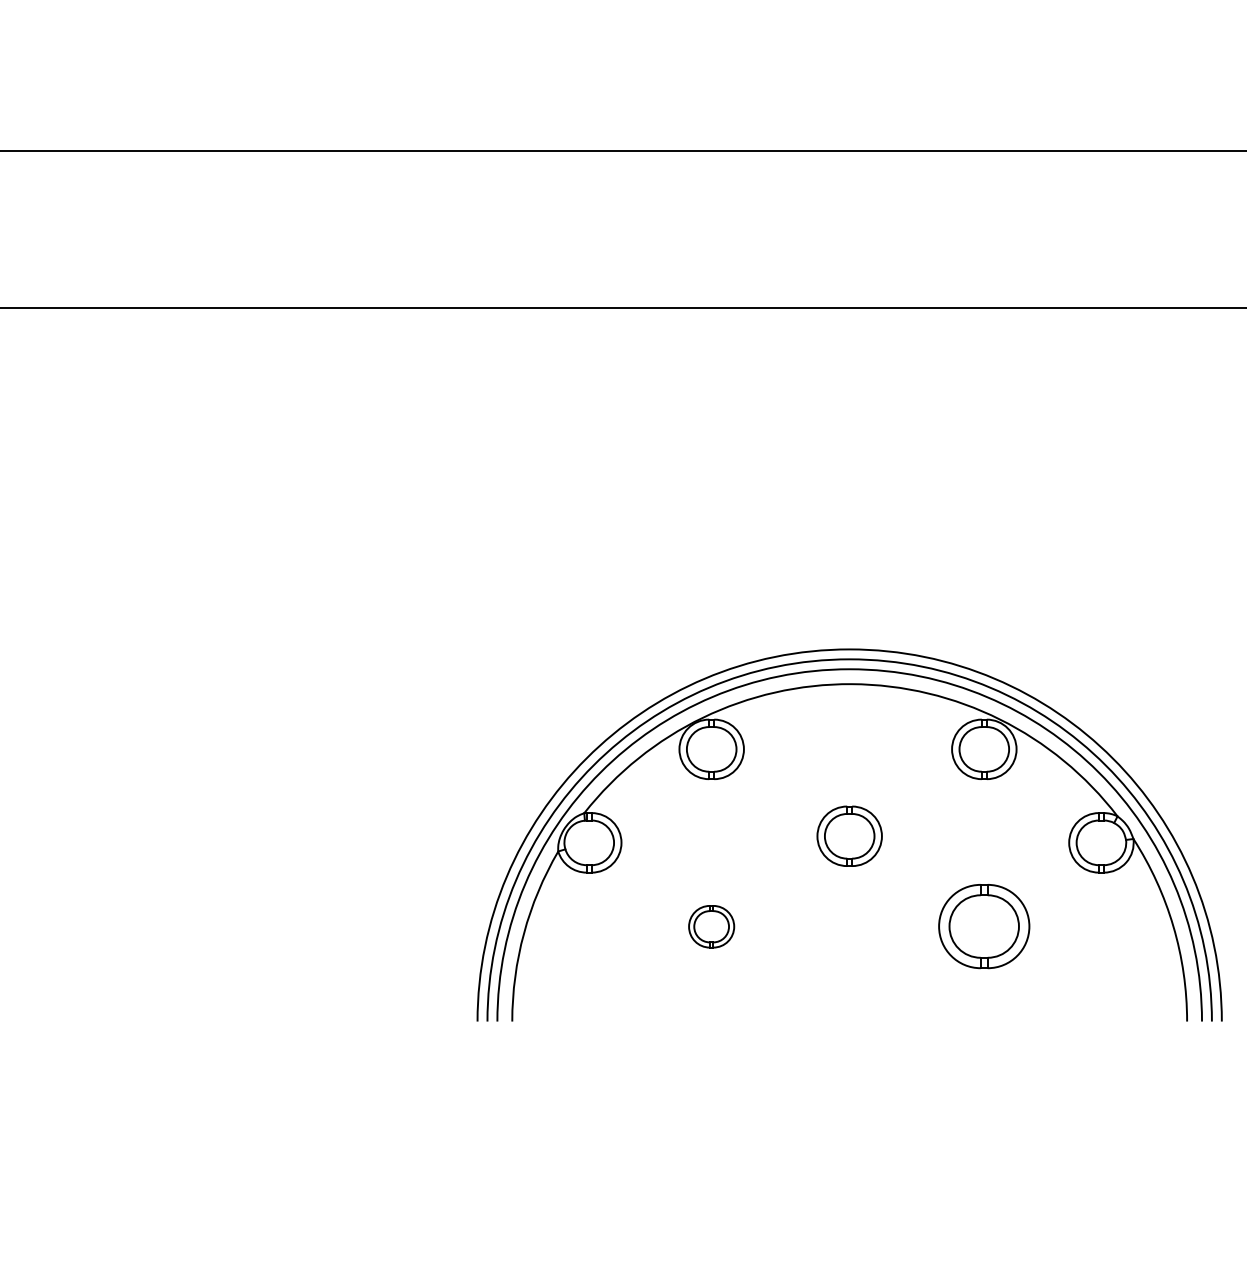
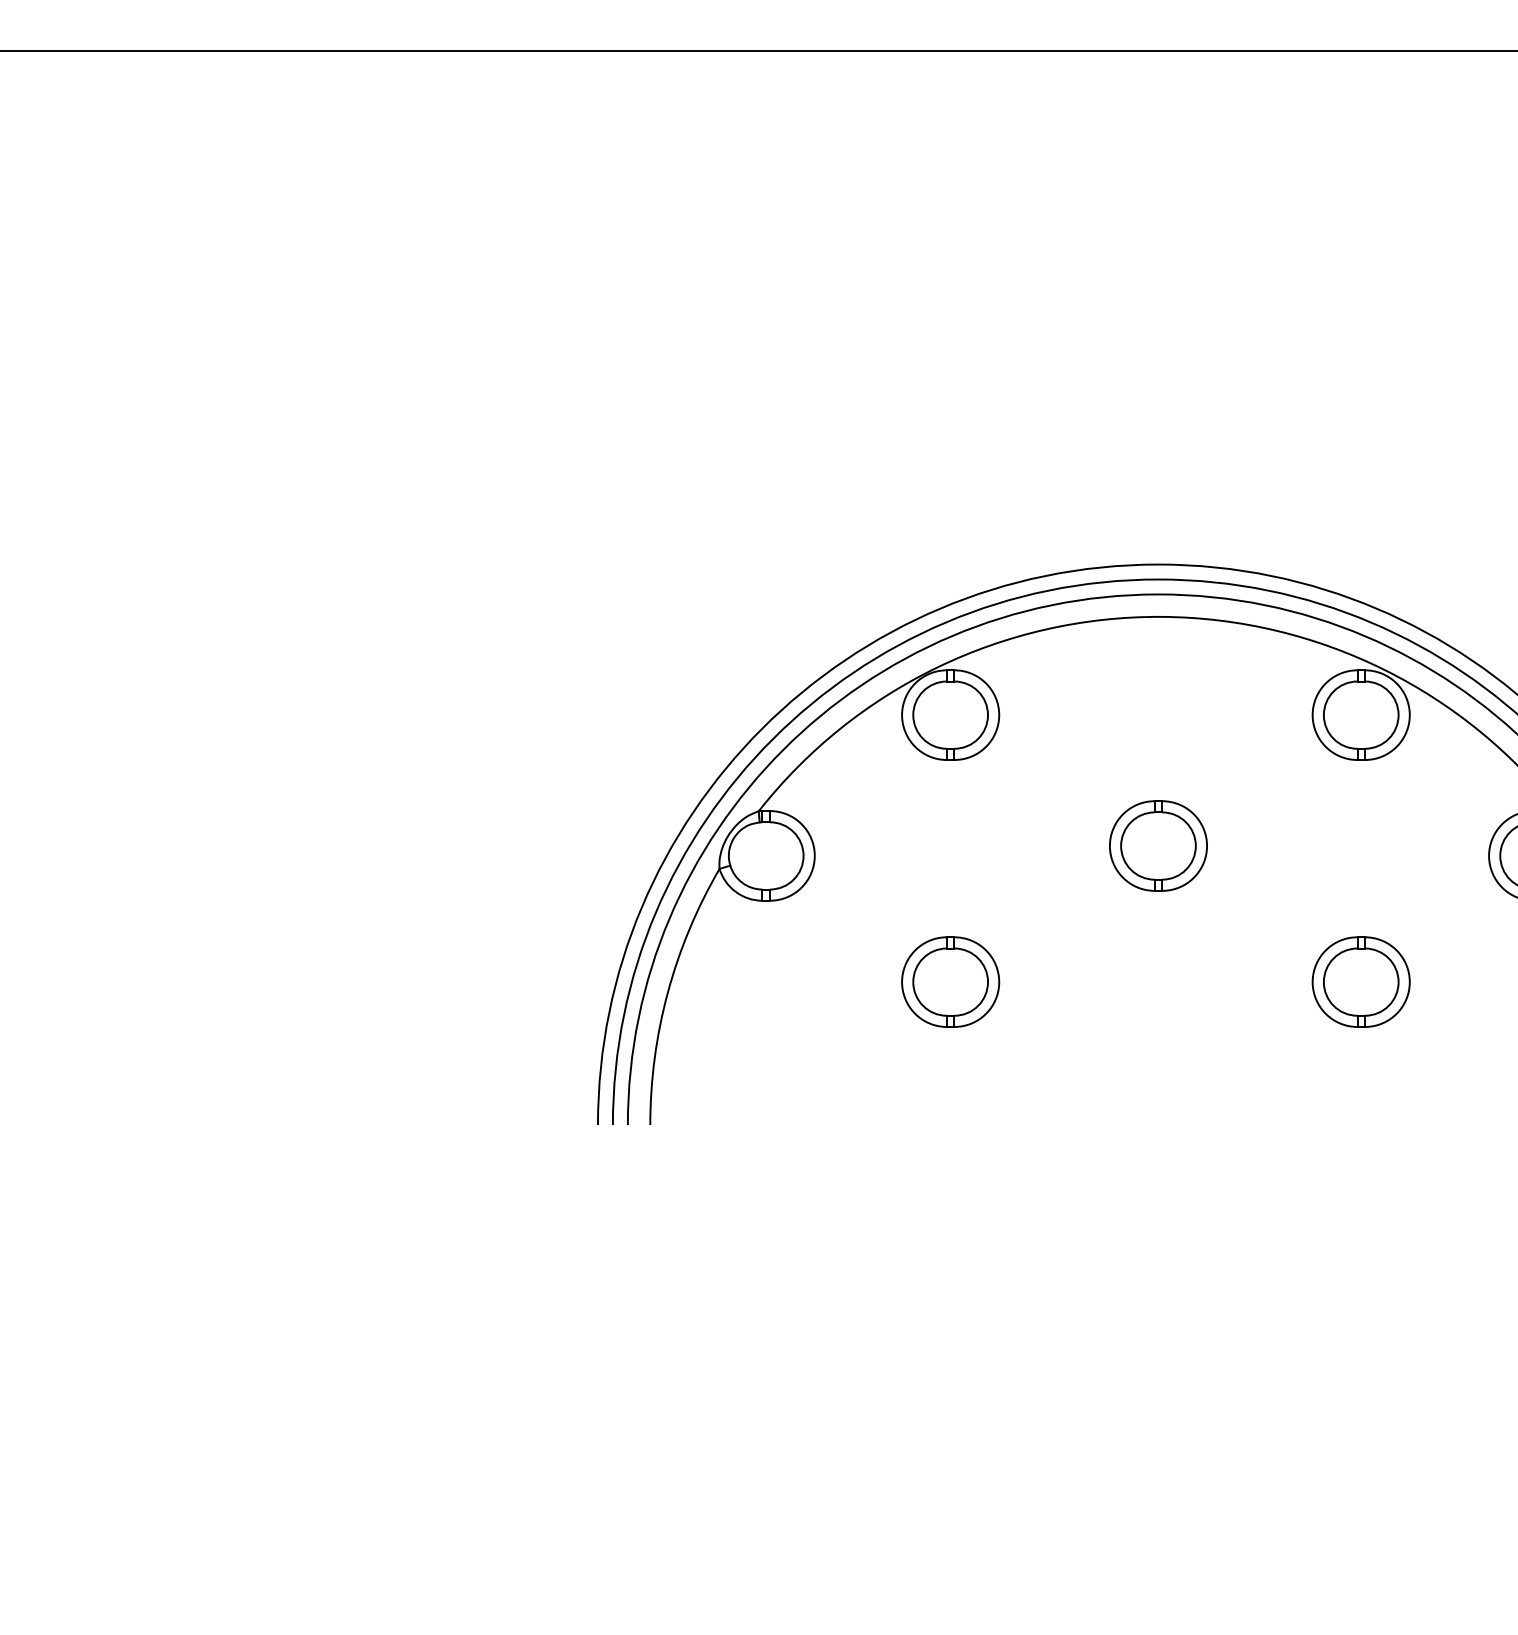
part: (711, 926) -> (950, 981), size x1.43
part: (984, 926) -> (1361, 981), size x0.71

